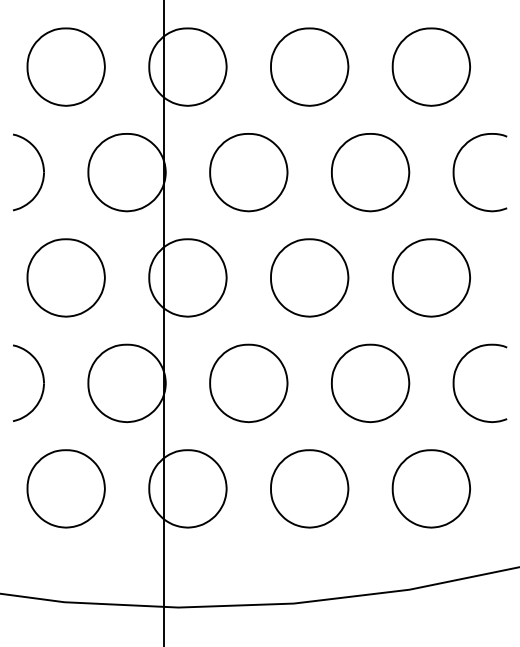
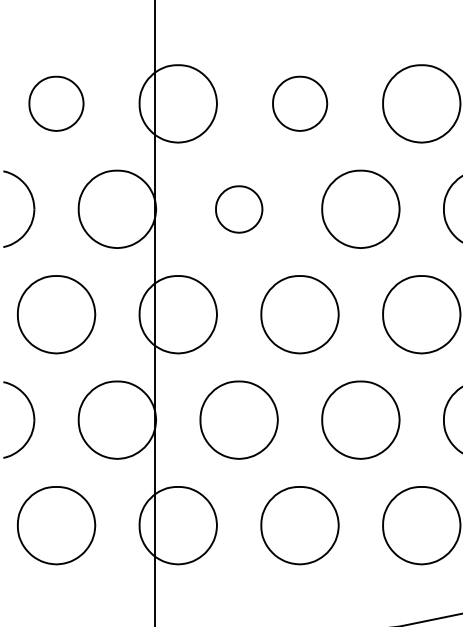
part: (65, 66) -> (55, 103), size x0.7
part: (309, 66) -> (299, 103), size x0.7
part: (248, 172) -> (238, 209), size x0.6

